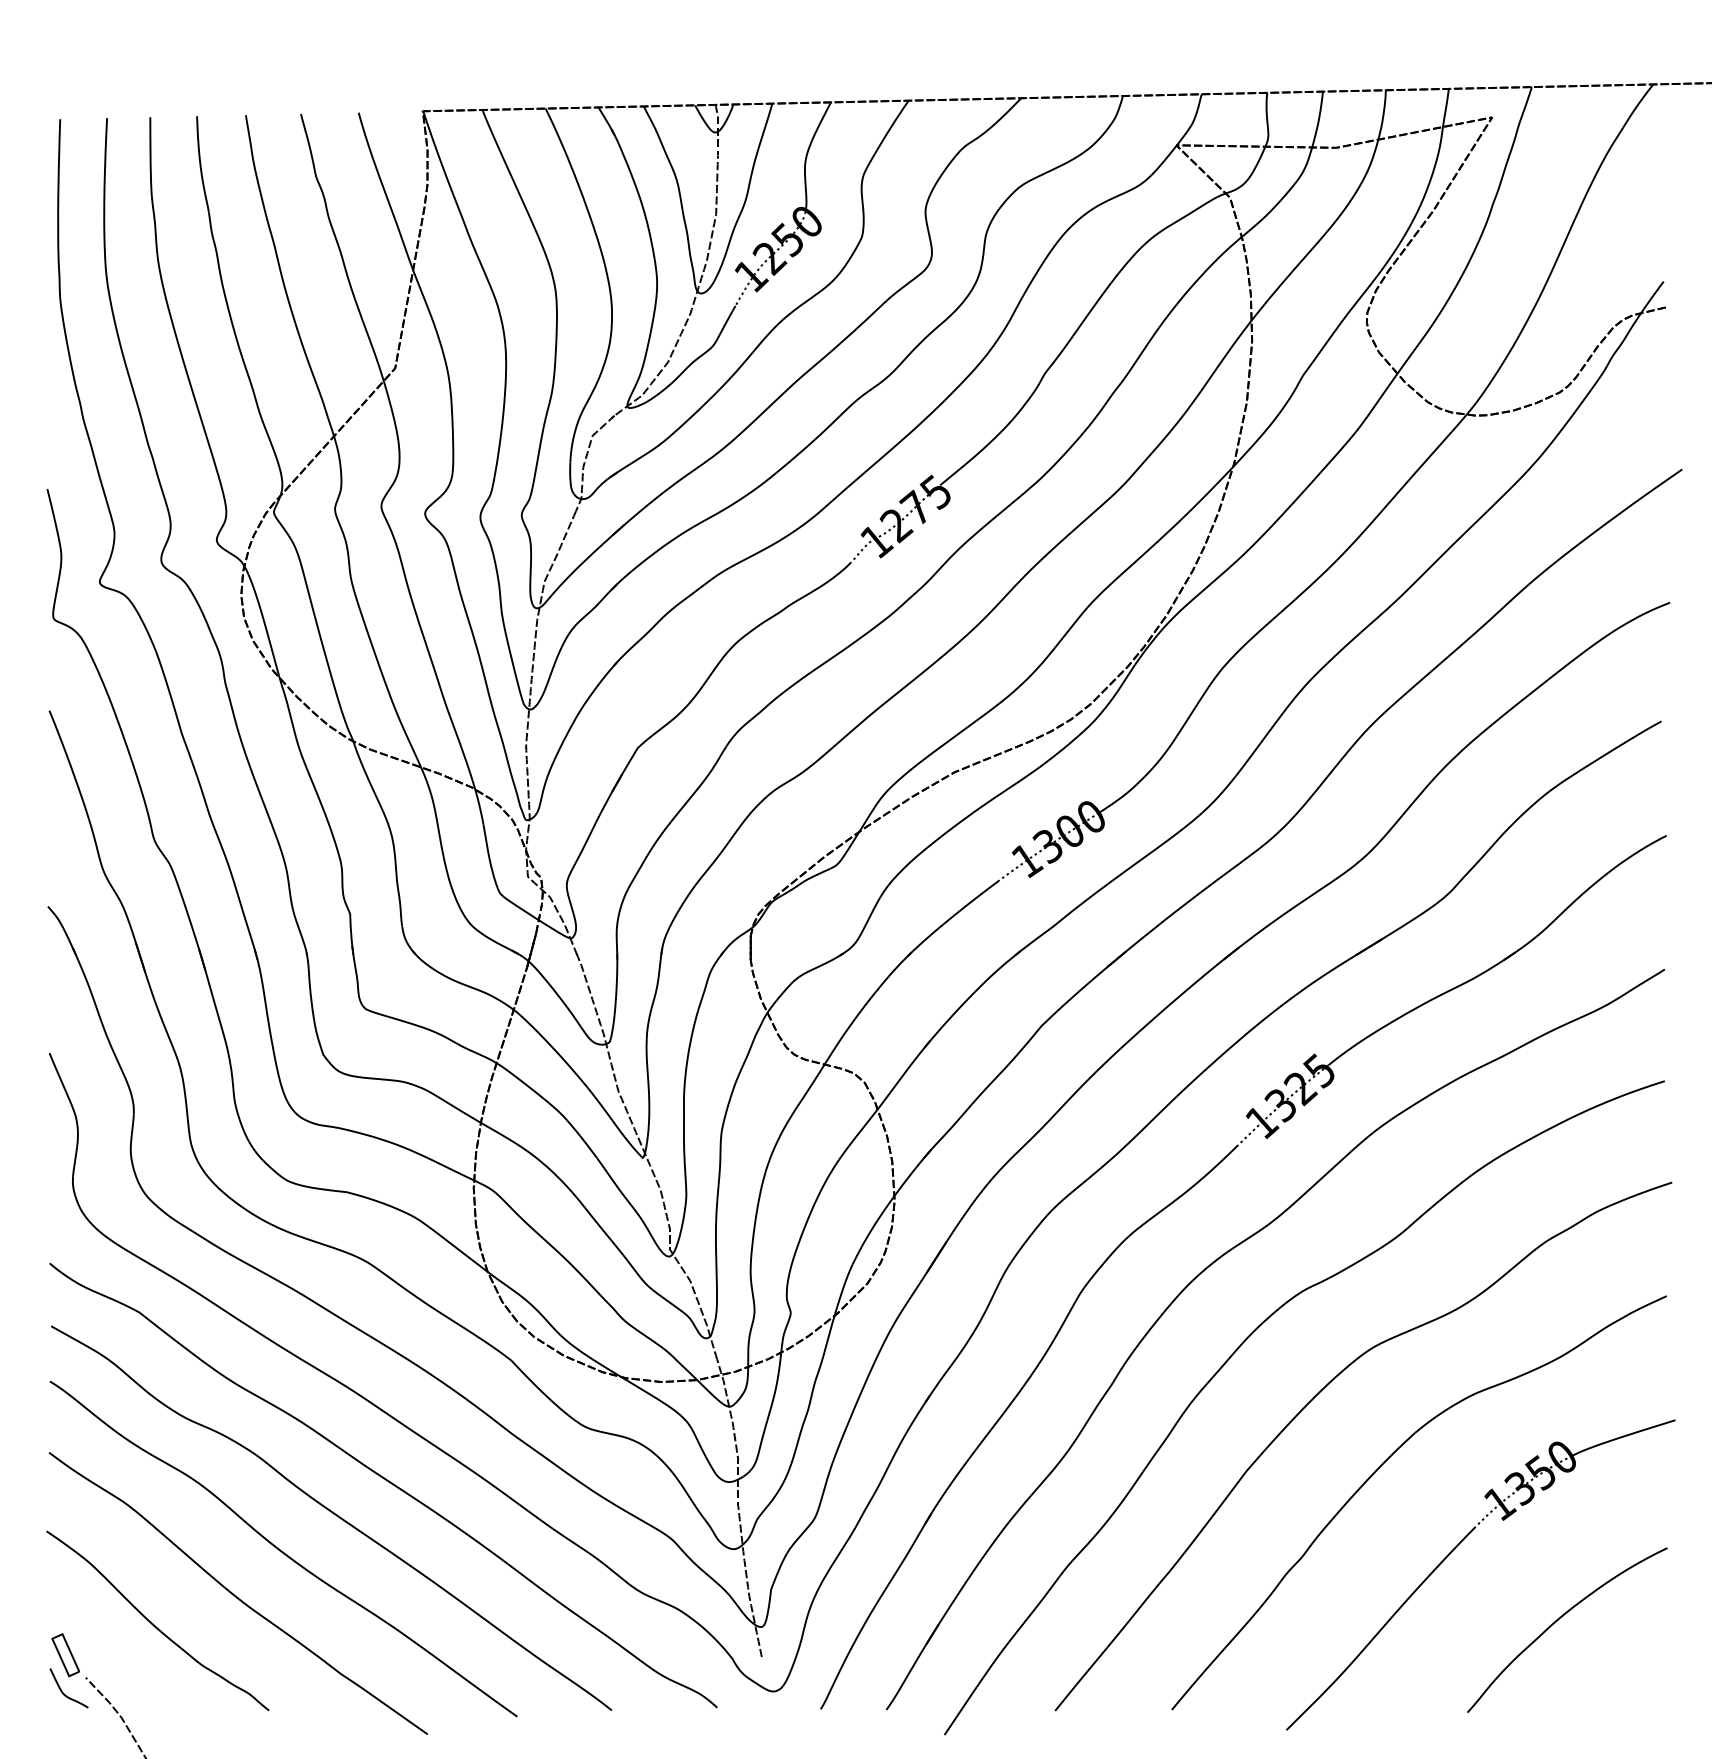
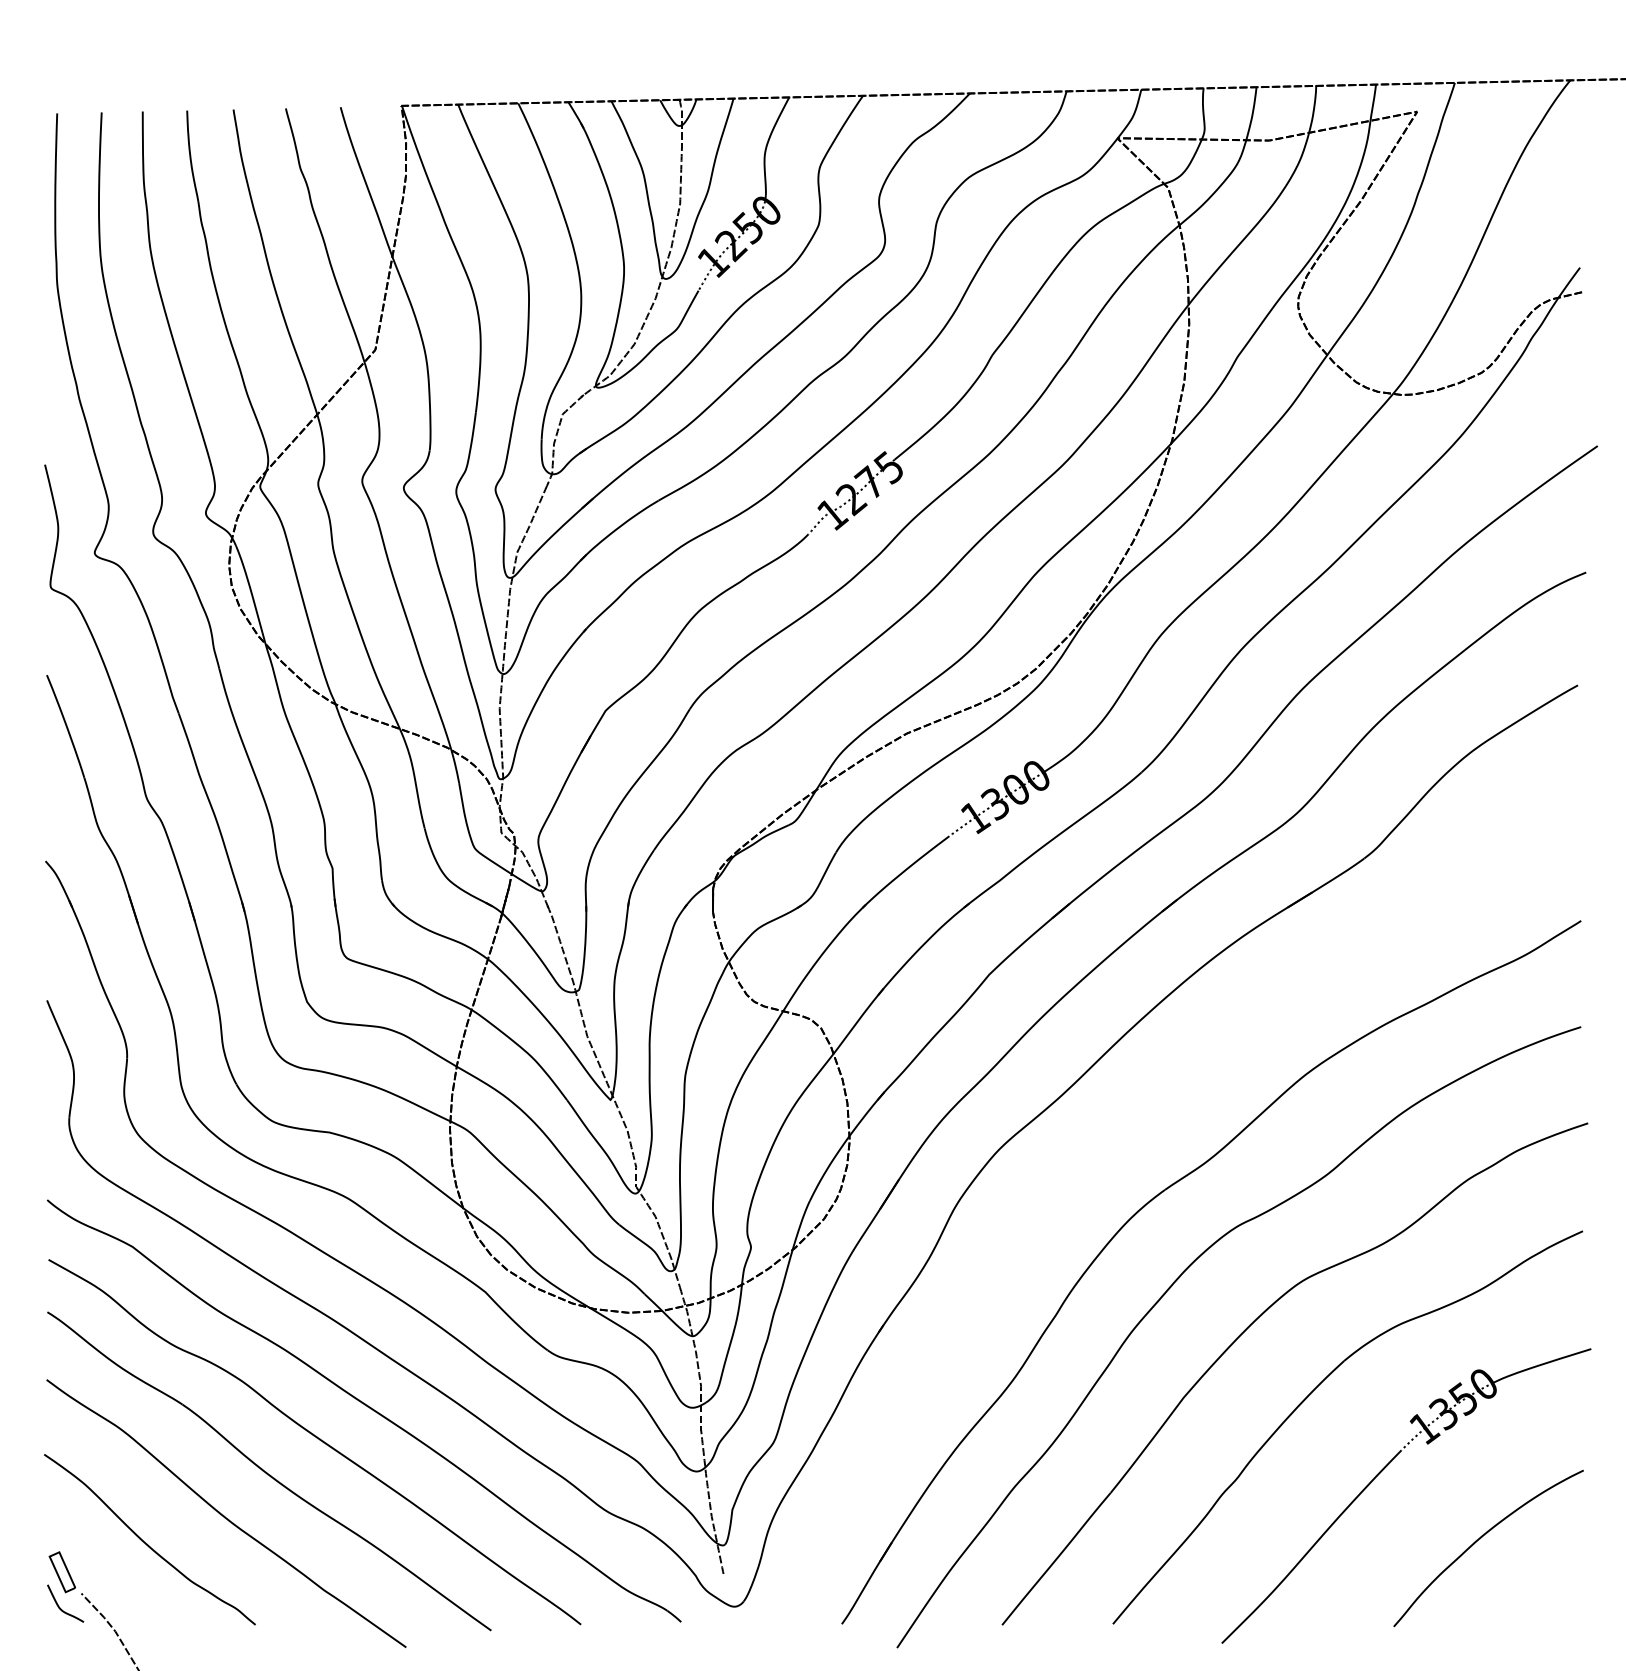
part: (1183, 1195) -> (1124, 1135), removed

